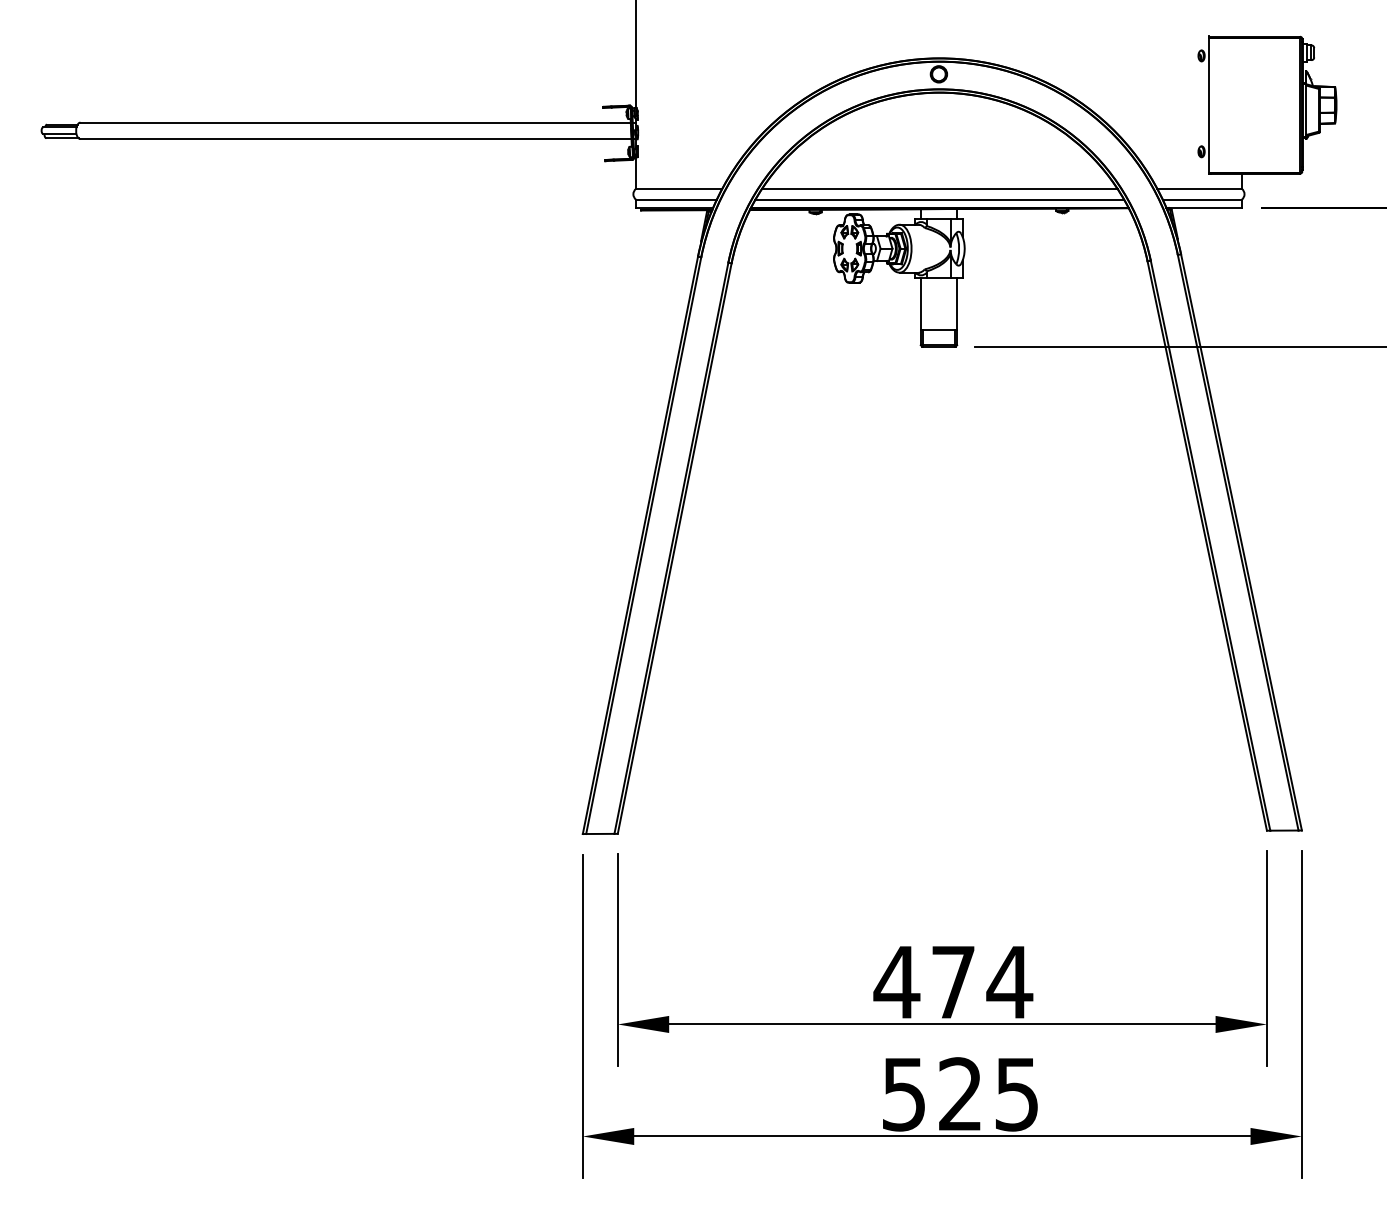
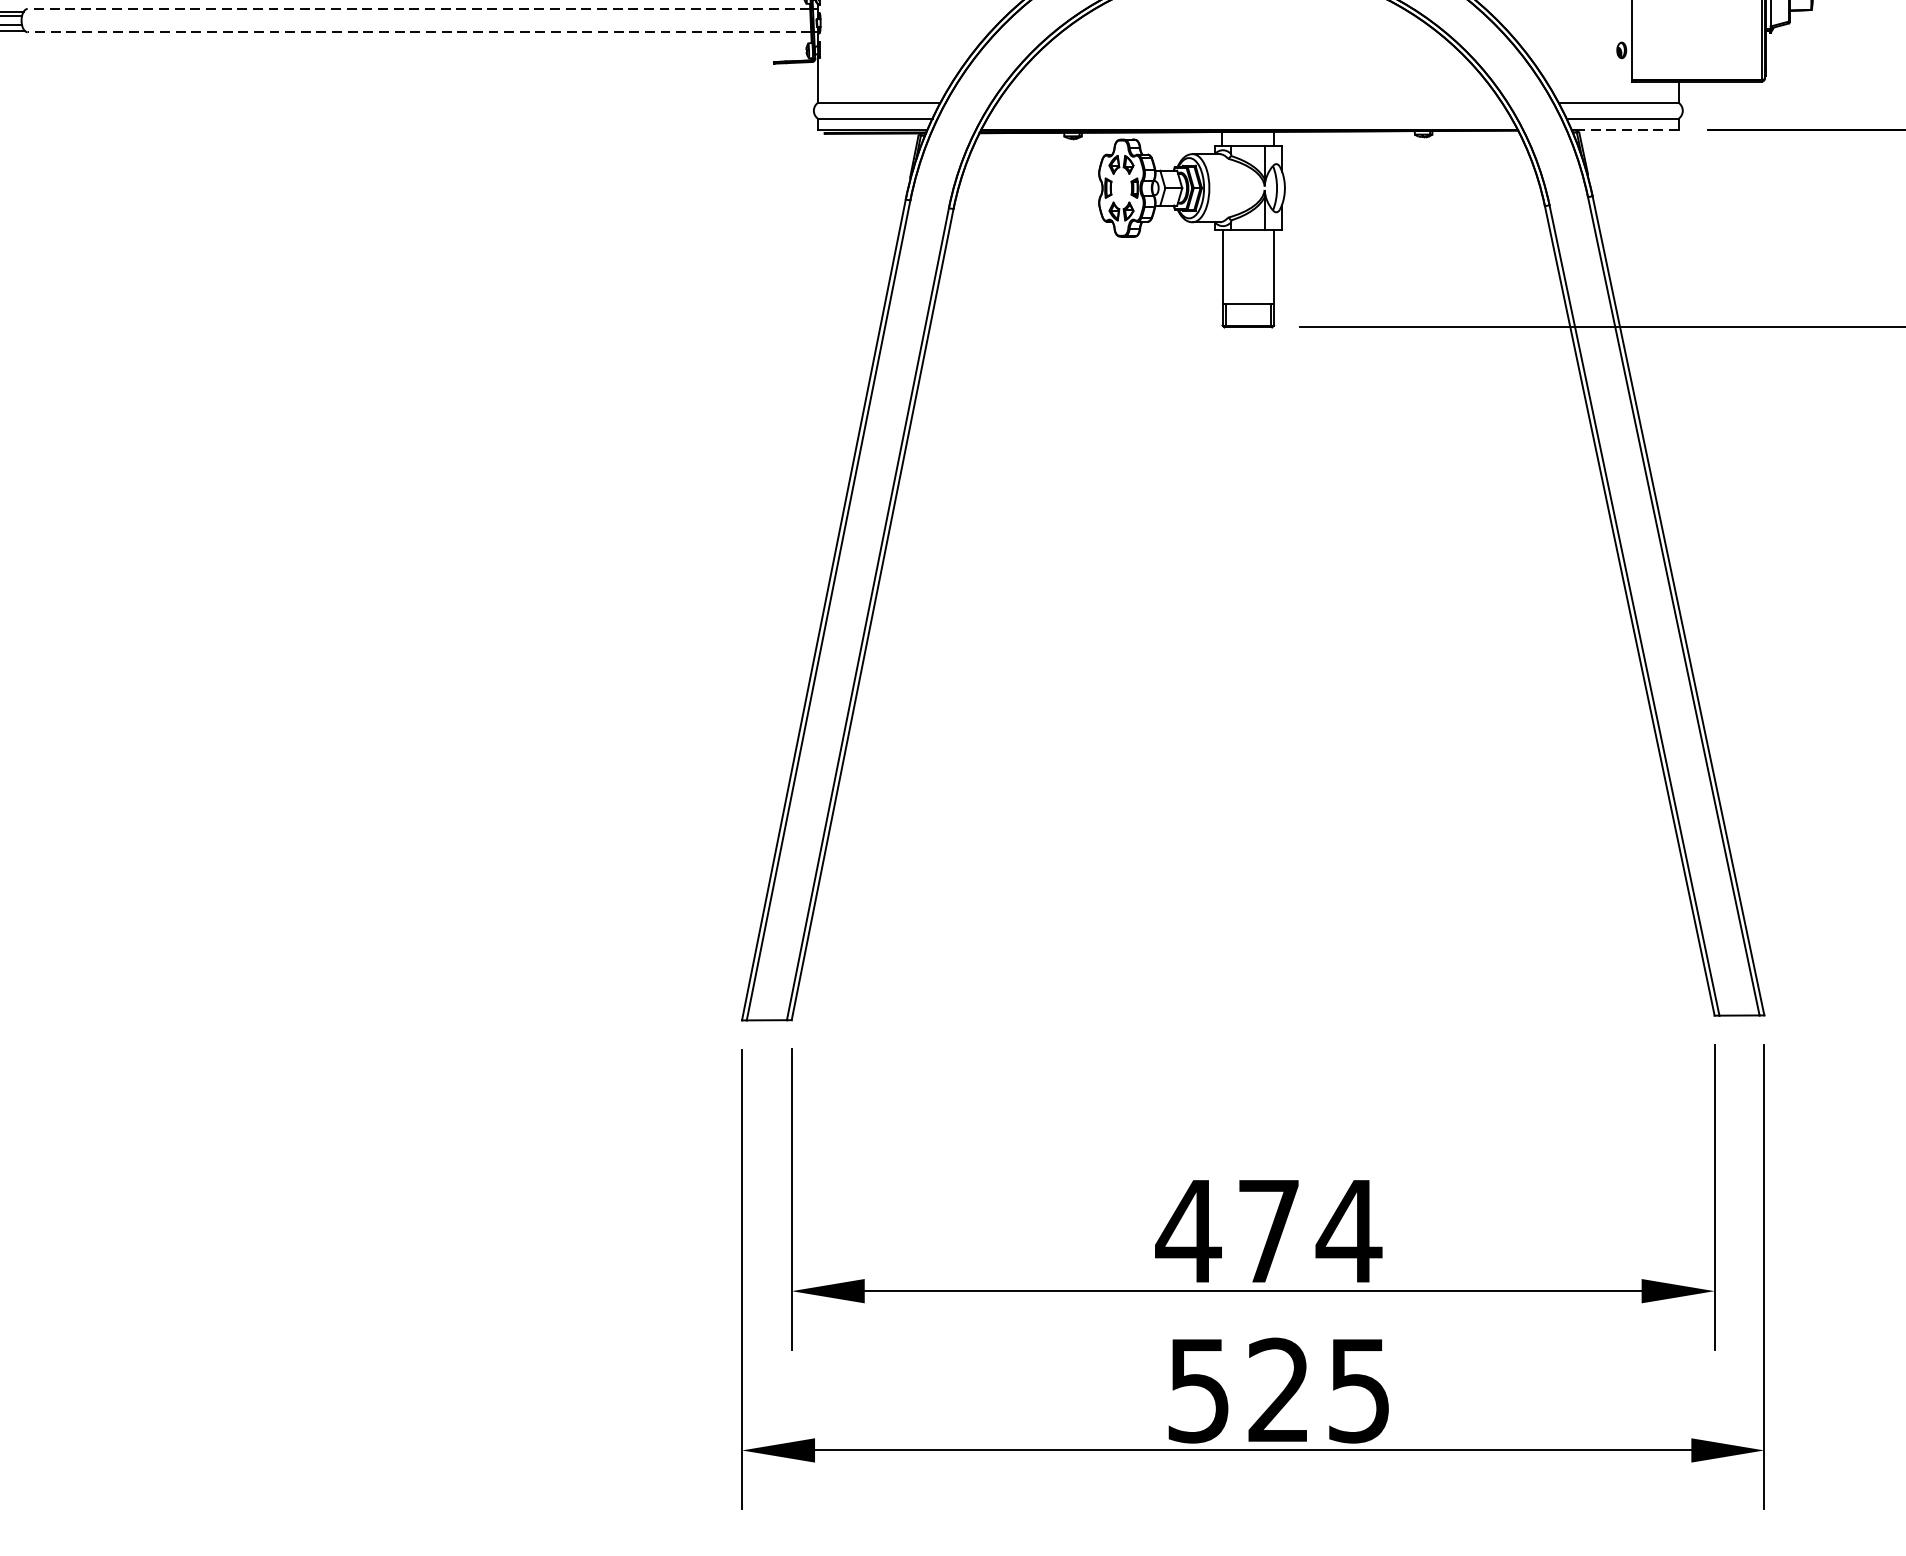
line: (355, 122) -> (418, 8), solid -> dashed
line: (355, 139) -> (418, 32), solid -> dashed
line: (939, 188) -> (1249, 102), removed
line: (939, 199) -> (1249, 118), removed
line: (1205, 207) -> (1627, 129), solid -> dashed

